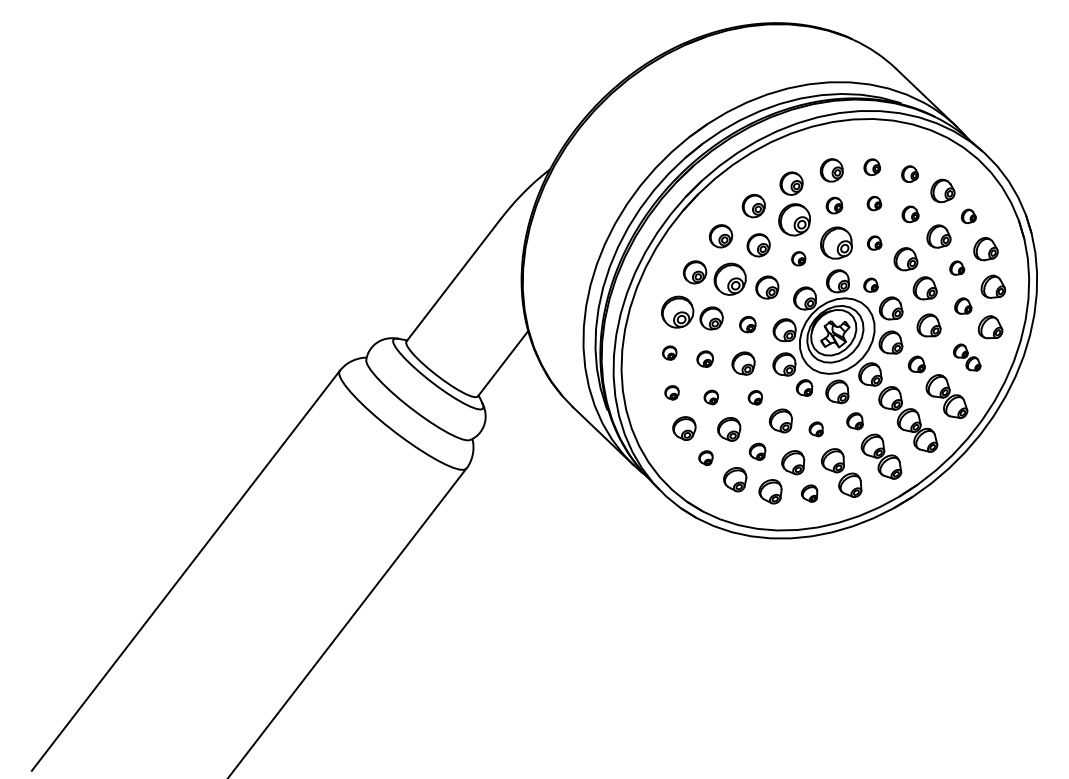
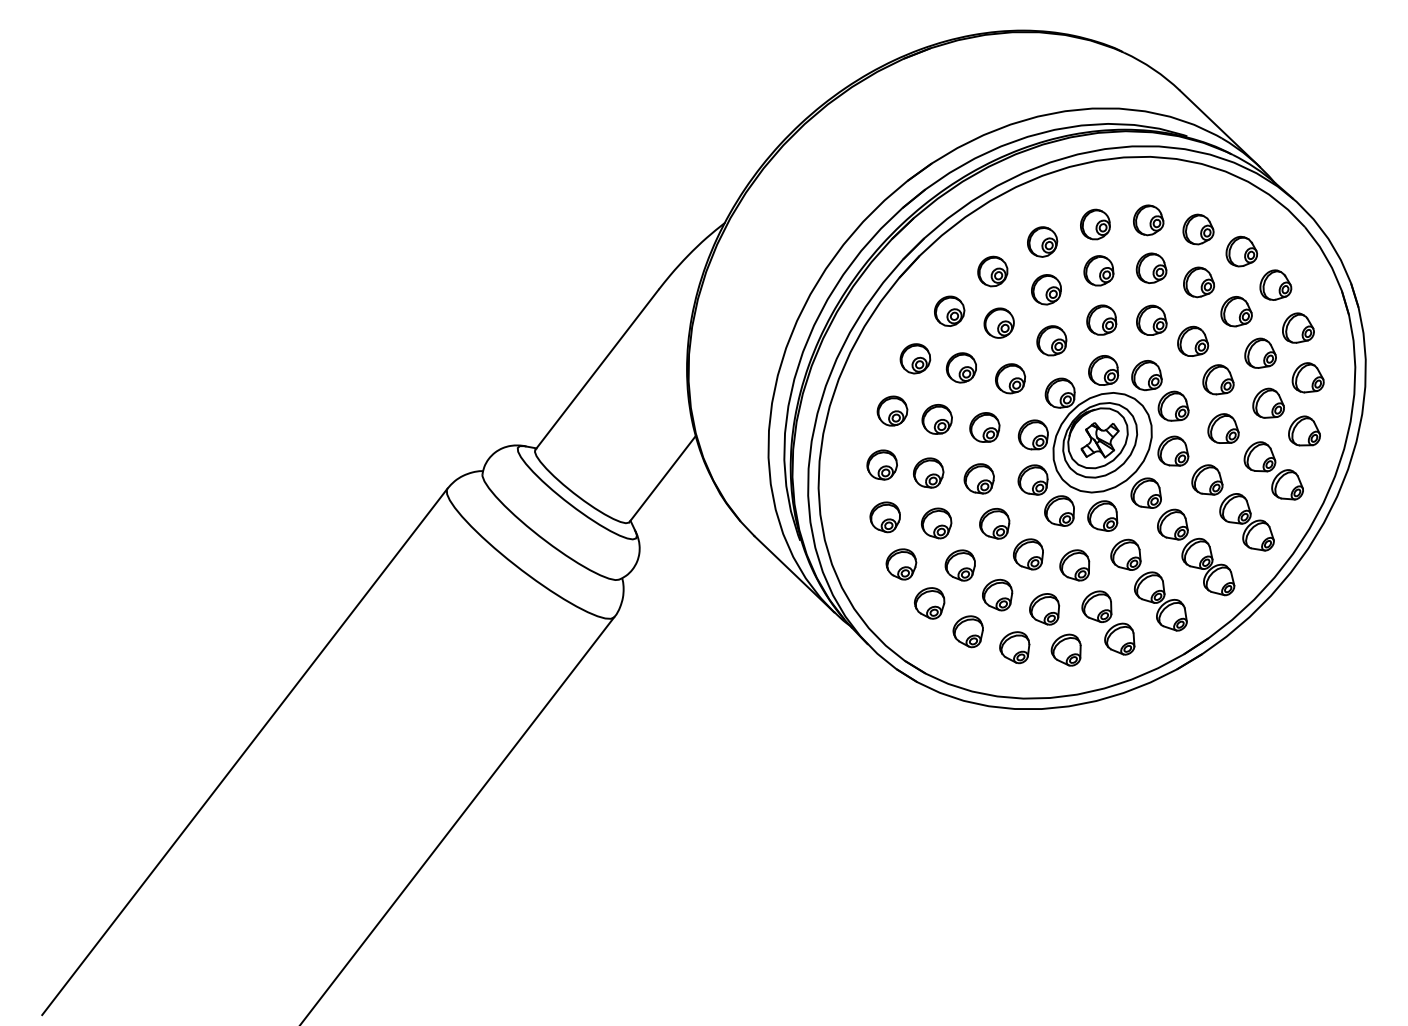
part: (872, 167) -> (1148, 220), size x1.43
part: (910, 174) -> (1198, 229), size x1.43
part: (874, 203) -> (1151, 267), size x1.67
part: (834, 205) -> (1098, 270), size x1.43
part: (910, 214) -> (1199, 282), size x1.43
part: (968, 215) -> (1275, 284), size x1.67
part: (794, 219) -> (1046, 289), size x0.71
part: (836, 242) -> (1101, 319), size x0.71
part: (874, 242) -> (1151, 319), size x1.67
part: (798, 258) -> (1051, 340), size x1.67
part: (957, 267) -> (1260, 352), size x1.67
part: (729, 278) -> (960, 367), size x0.71
part: (870, 285) -> (1146, 375), size x1.67
part: (963, 305) -> (1268, 402), size x1.43
part: (677, 311) -> (892, 410), size x0.71
part: (747, 324) -> (984, 427), size x1.43
part: (669, 352) -> (881, 464), size x1.67
part: (967, 357) -> (1273, 470), size x1.67
part: (705, 358) -> (928, 472), size x1.43
part: (916, 364) -> (1207, 479), size x1.43
part: (804, 387) -> (1059, 510), size x1.43
part: (671, 392) -> (884, 517), size x1.67
part: (711, 397) -> (936, 523), size x1.67
part: (755, 397) -> (994, 523), size x1.67
part: (854, 421) -> (1125, 554), size x1.43
part: (815, 429) -> (1074, 565), size x1.67
part: (757, 451) -> (997, 594), size x1.43
part: (705, 458) -> (929, 603), size x1.67
part: (809, 493) -> (1065, 649), size x1.43

